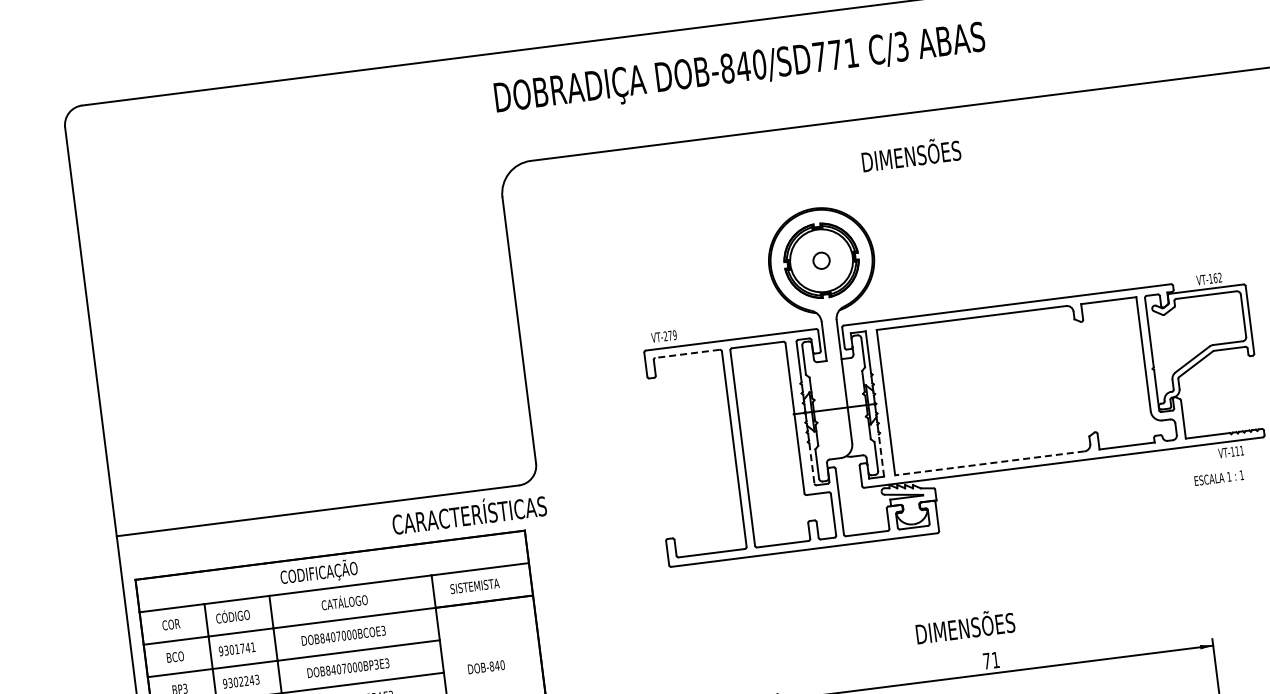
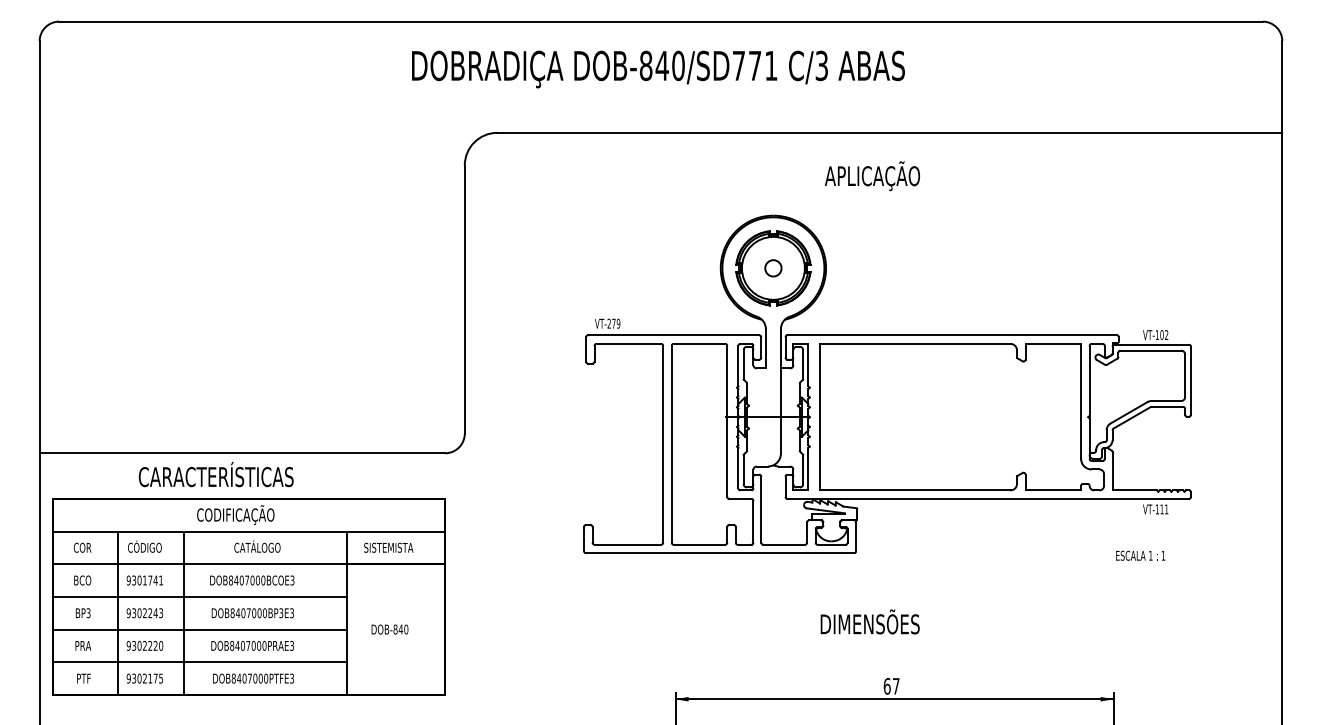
text: (740, 70) -> (658, 69), moved
text: (910, 157) -> (874, 176), DIMENSÕES -> APLICAÇÃO
text: (1214, 277) -> (1161, 334), VT-162 -> VT-102
line: (687, 353) -> (628, 343), dashed -> solid
line: (881, 454) -> (808, 468), dashed -> solid
line: (812, 463) -> (738, 468), dashed -> solid
line: (989, 463) -> (914, 490), dashed -> solid
text: (1218, 477) -> (1140, 555), moved
text: (468, 513) -> (215, 474), moved
text: (964, 625) -> (869, 621), moved
text: (991, 660) -> (891, 686), 71 -> 67

